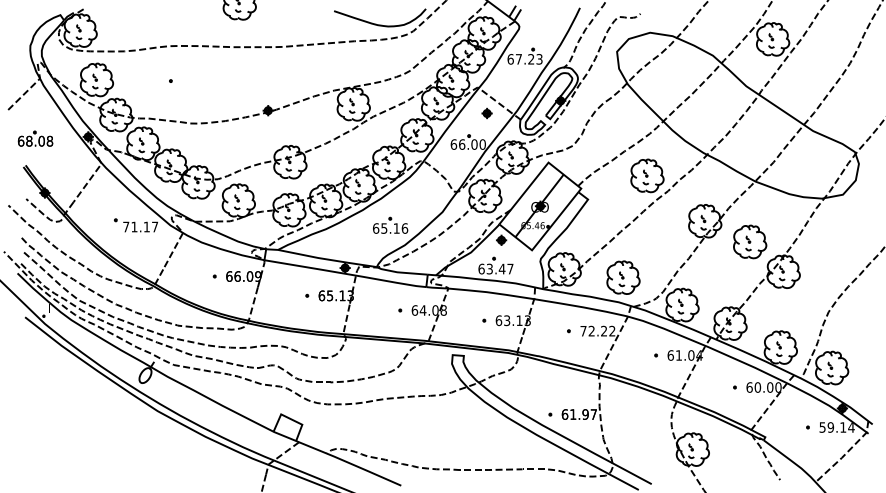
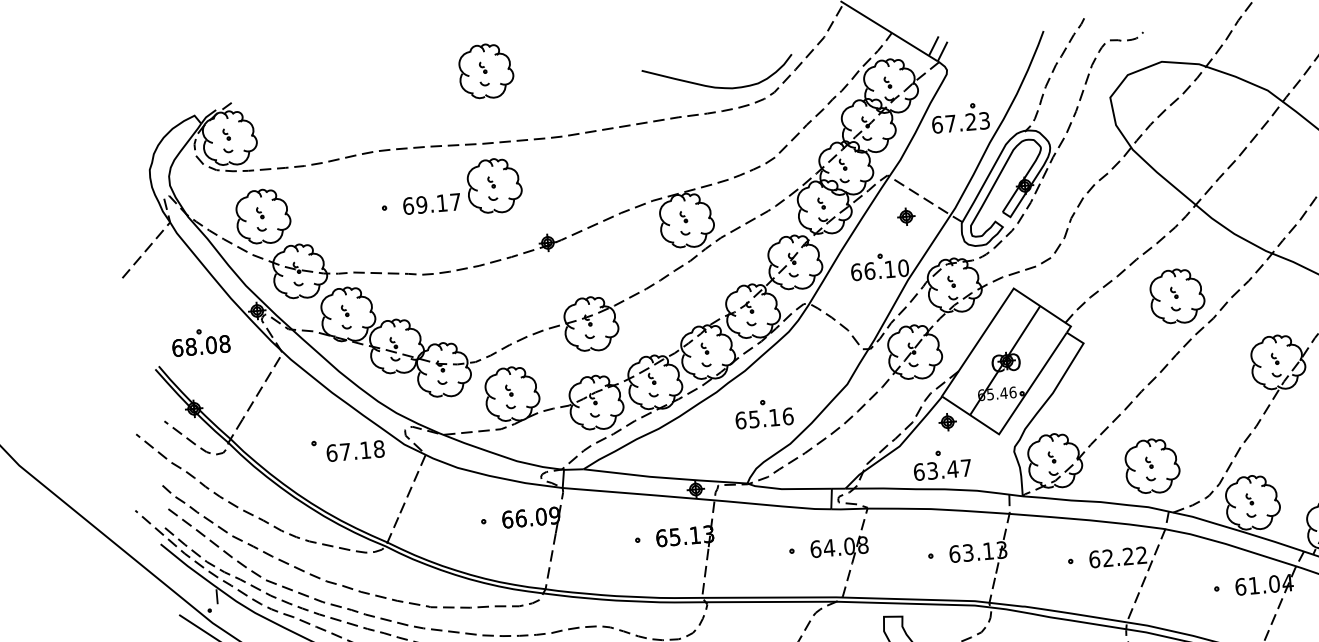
part: (218, 73) -> (461, 189), added
part: (35, 138) -> (200, 341), moved
text: (474, 144) -> (890, 269), 66.00 -> 66.10
text: (140, 226) -> (355, 450), 71.17 -> 67.18
text: (583, 330) -> (1094, 558), 72.22 -> 62.22

